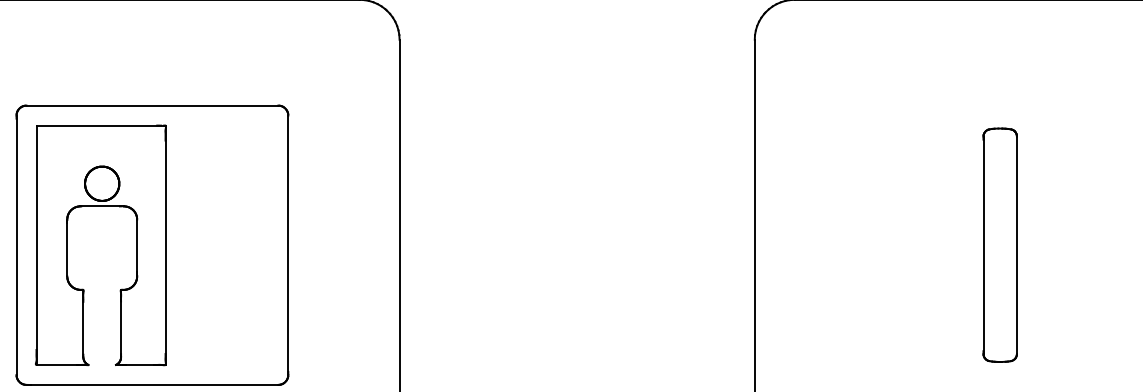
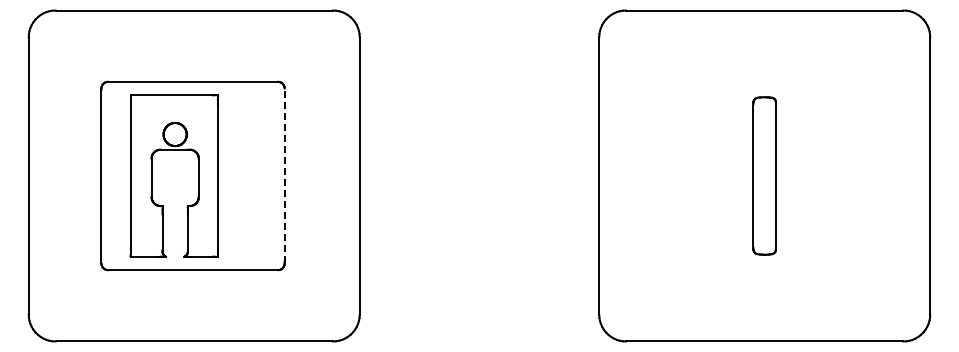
part: (68, 244) -> (152, 175), moved
line: (288, 244) -> (284, 175), solid -> dashed

